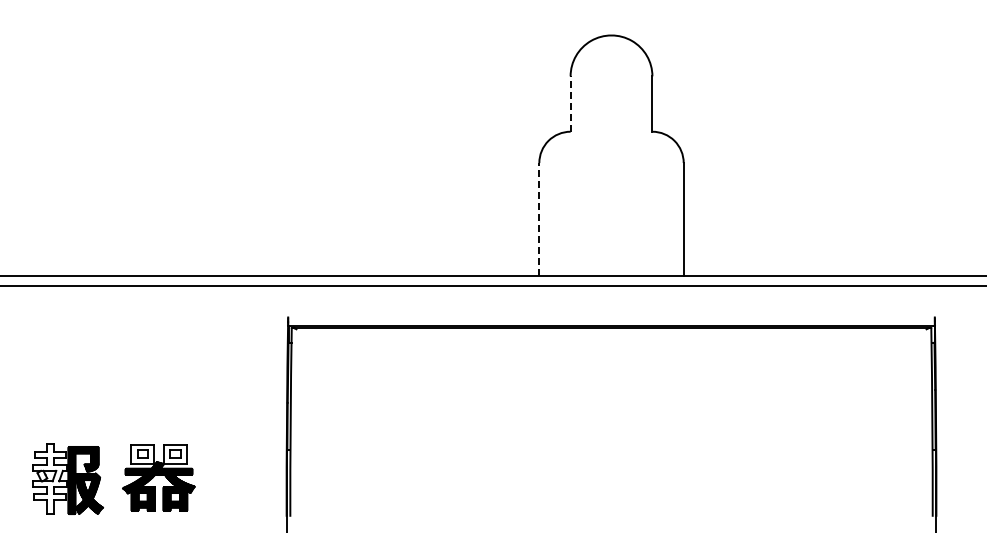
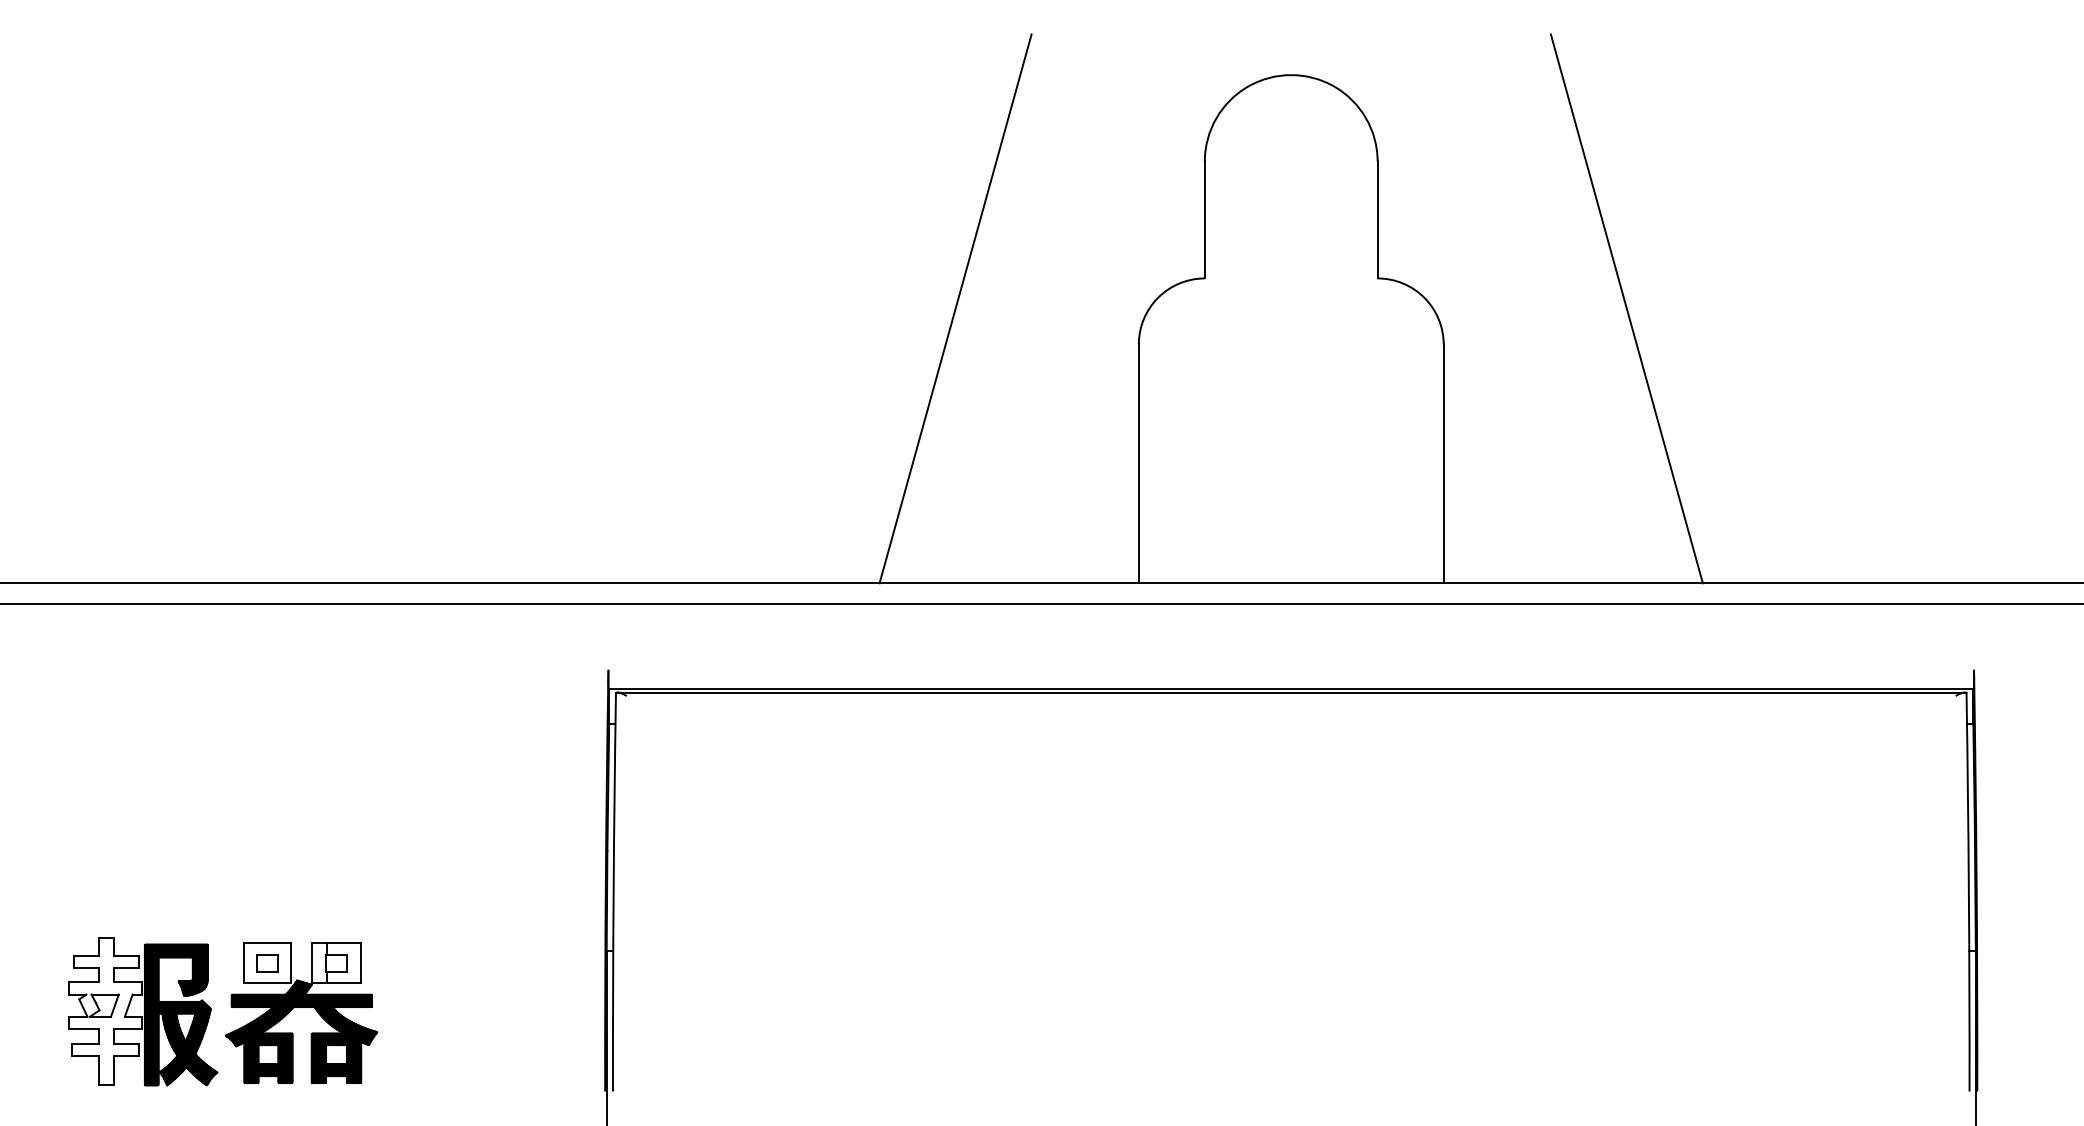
line: (570, 104) -> (1204, 220), dashed -> solid
line: (452, 146) -> (955, 309), added
line: (770, 146) -> (1626, 309), added
line: (539, 219) -> (1139, 463), dashed -> solid
part: (158, 477) -> (300, 1012), moved

